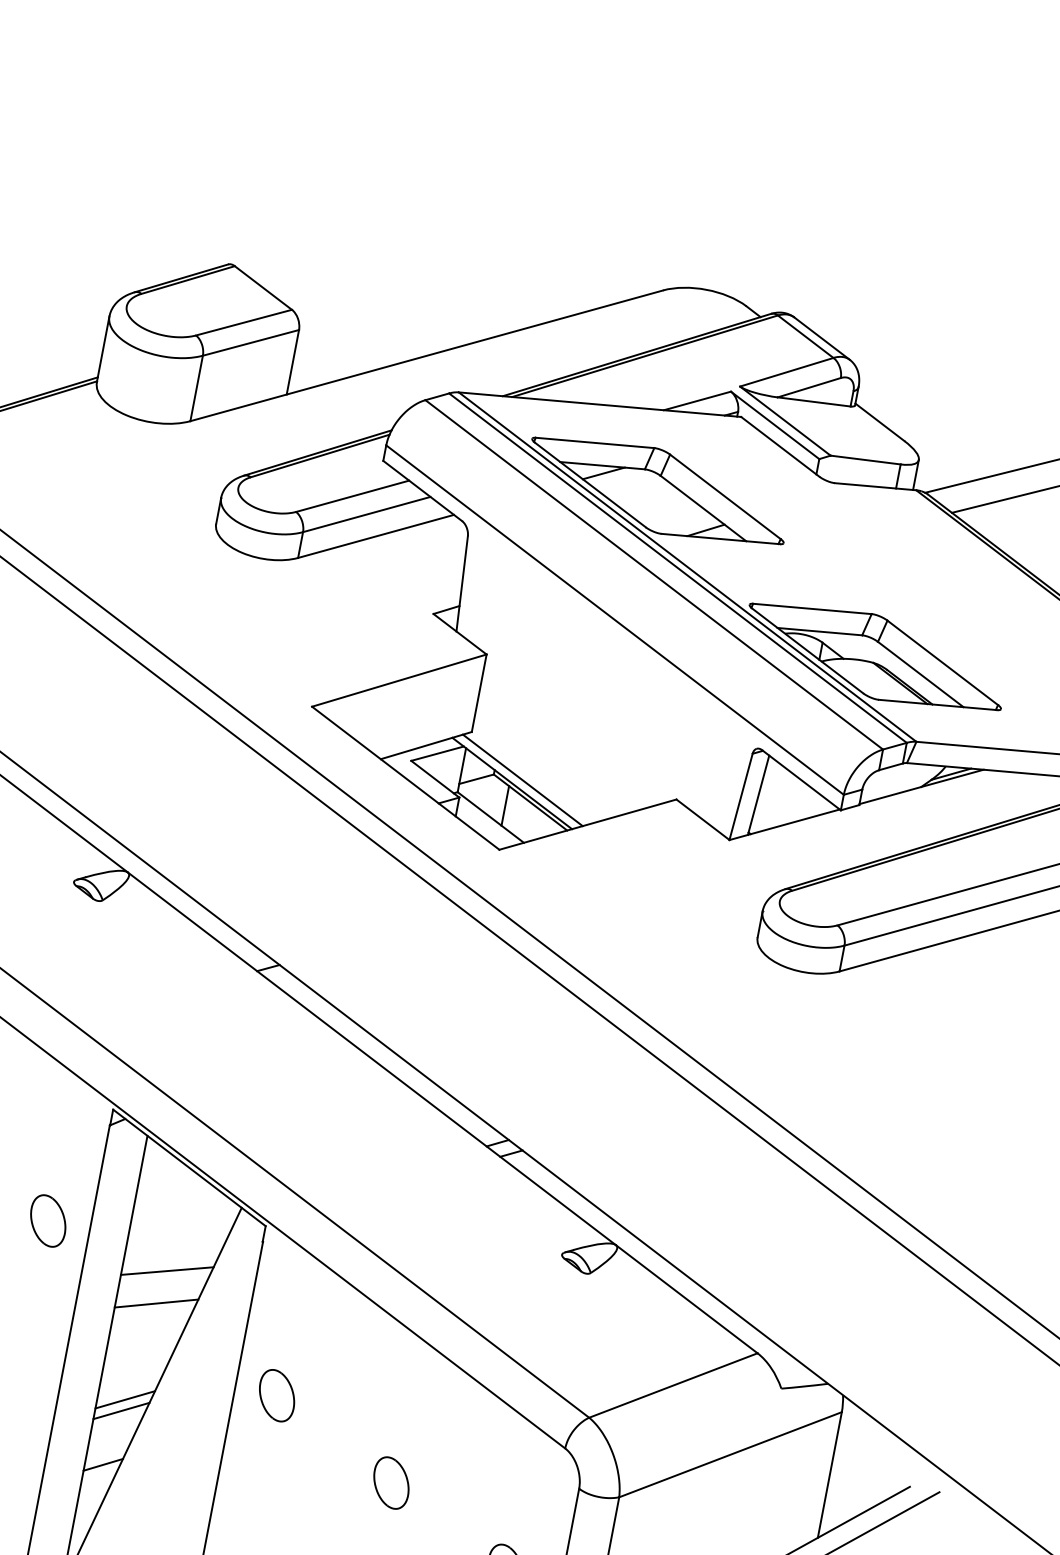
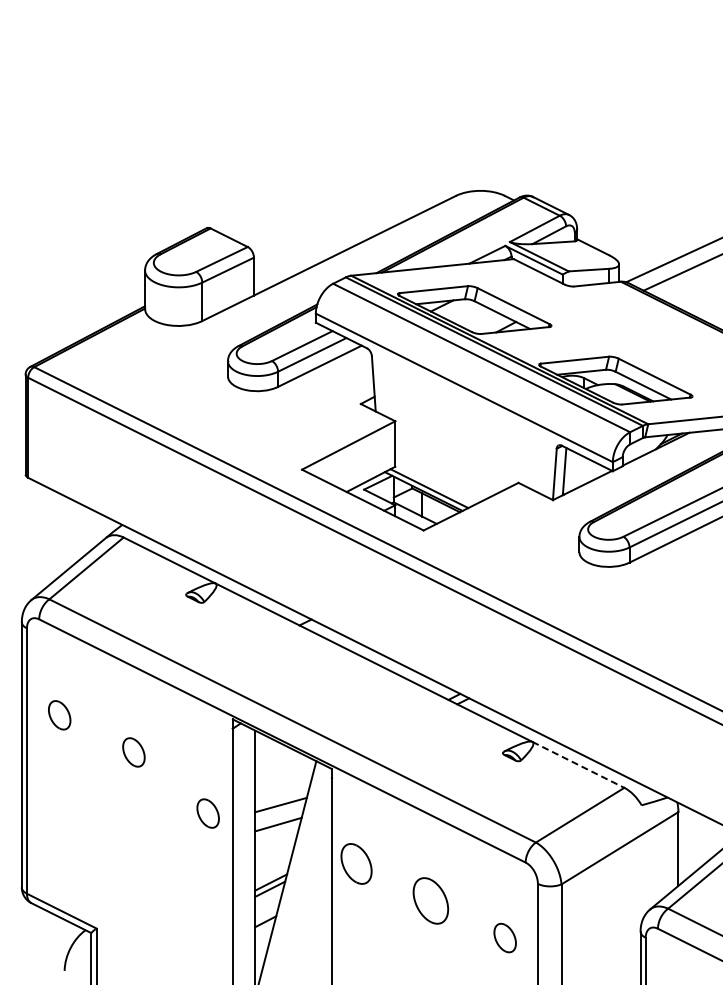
part: (47, 1220) -> (207, 813), moved
line: (686, 1300) -> (578, 765), solid -> dashed
part: (276, 1395) -> (356, 863), size x1.4
part: (390, 1482) -> (430, 900), size x1.6

